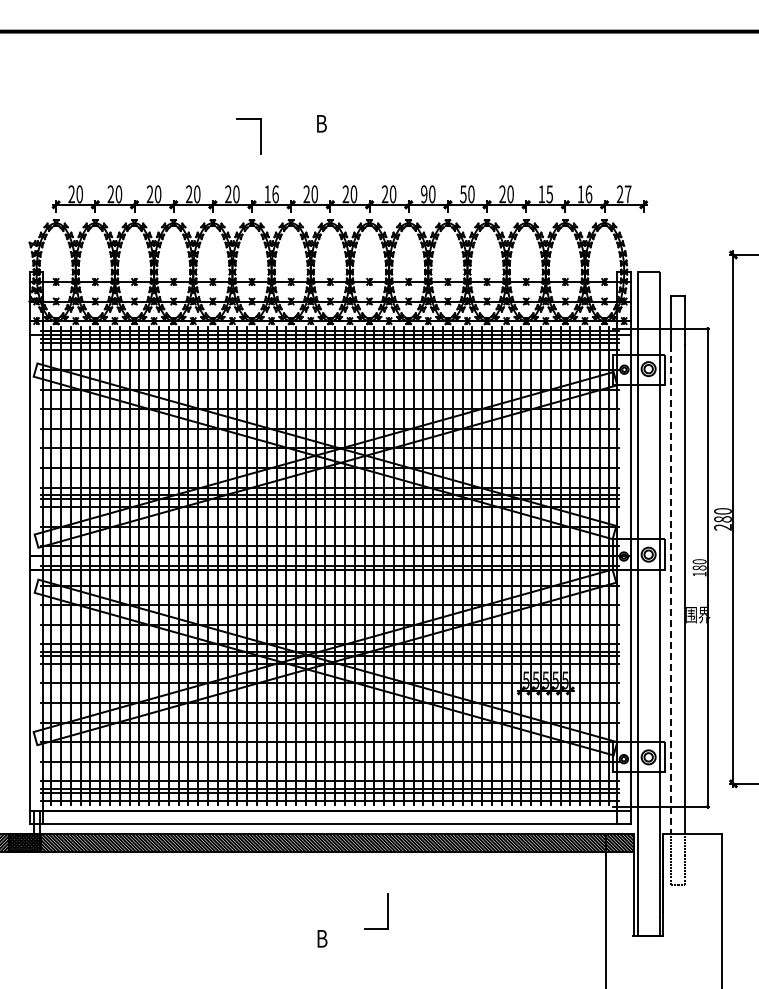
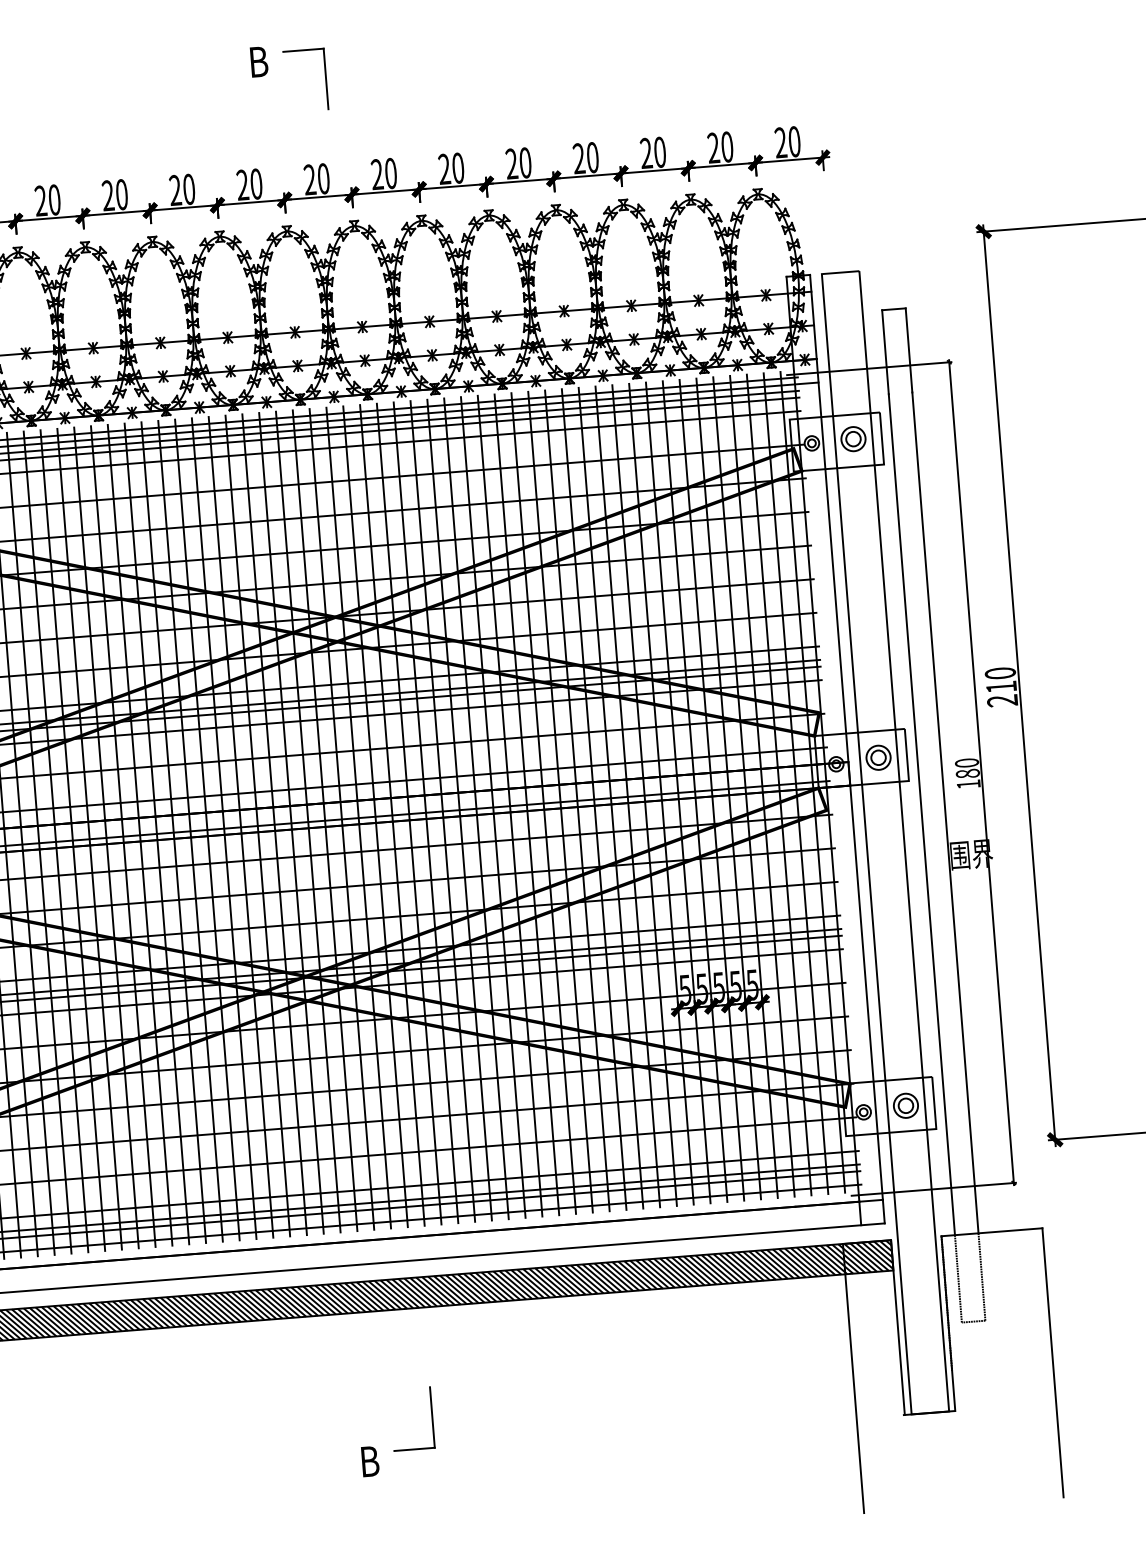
part: (260, 136) -> (325, 78), moved
text: (271, 194) -> (182, 190), 16 -> 20
text: (424, 194) -> (444, 169), 90 -> 20
text: (463, 194) -> (511, 164), 50 -> 20
text: (545, 194) -> (652, 153), 15 -> 20
text: (584, 194) -> (719, 147), 16 -> 20
text: (627, 194) -> (793, 142), 27 -> 20
text: (722, 519) -> (1000, 687), 280 -> 210
line: (671, 589) -> (922, 814), dashed -> solid
part: (387, 911) -> (430, 1418), moved

